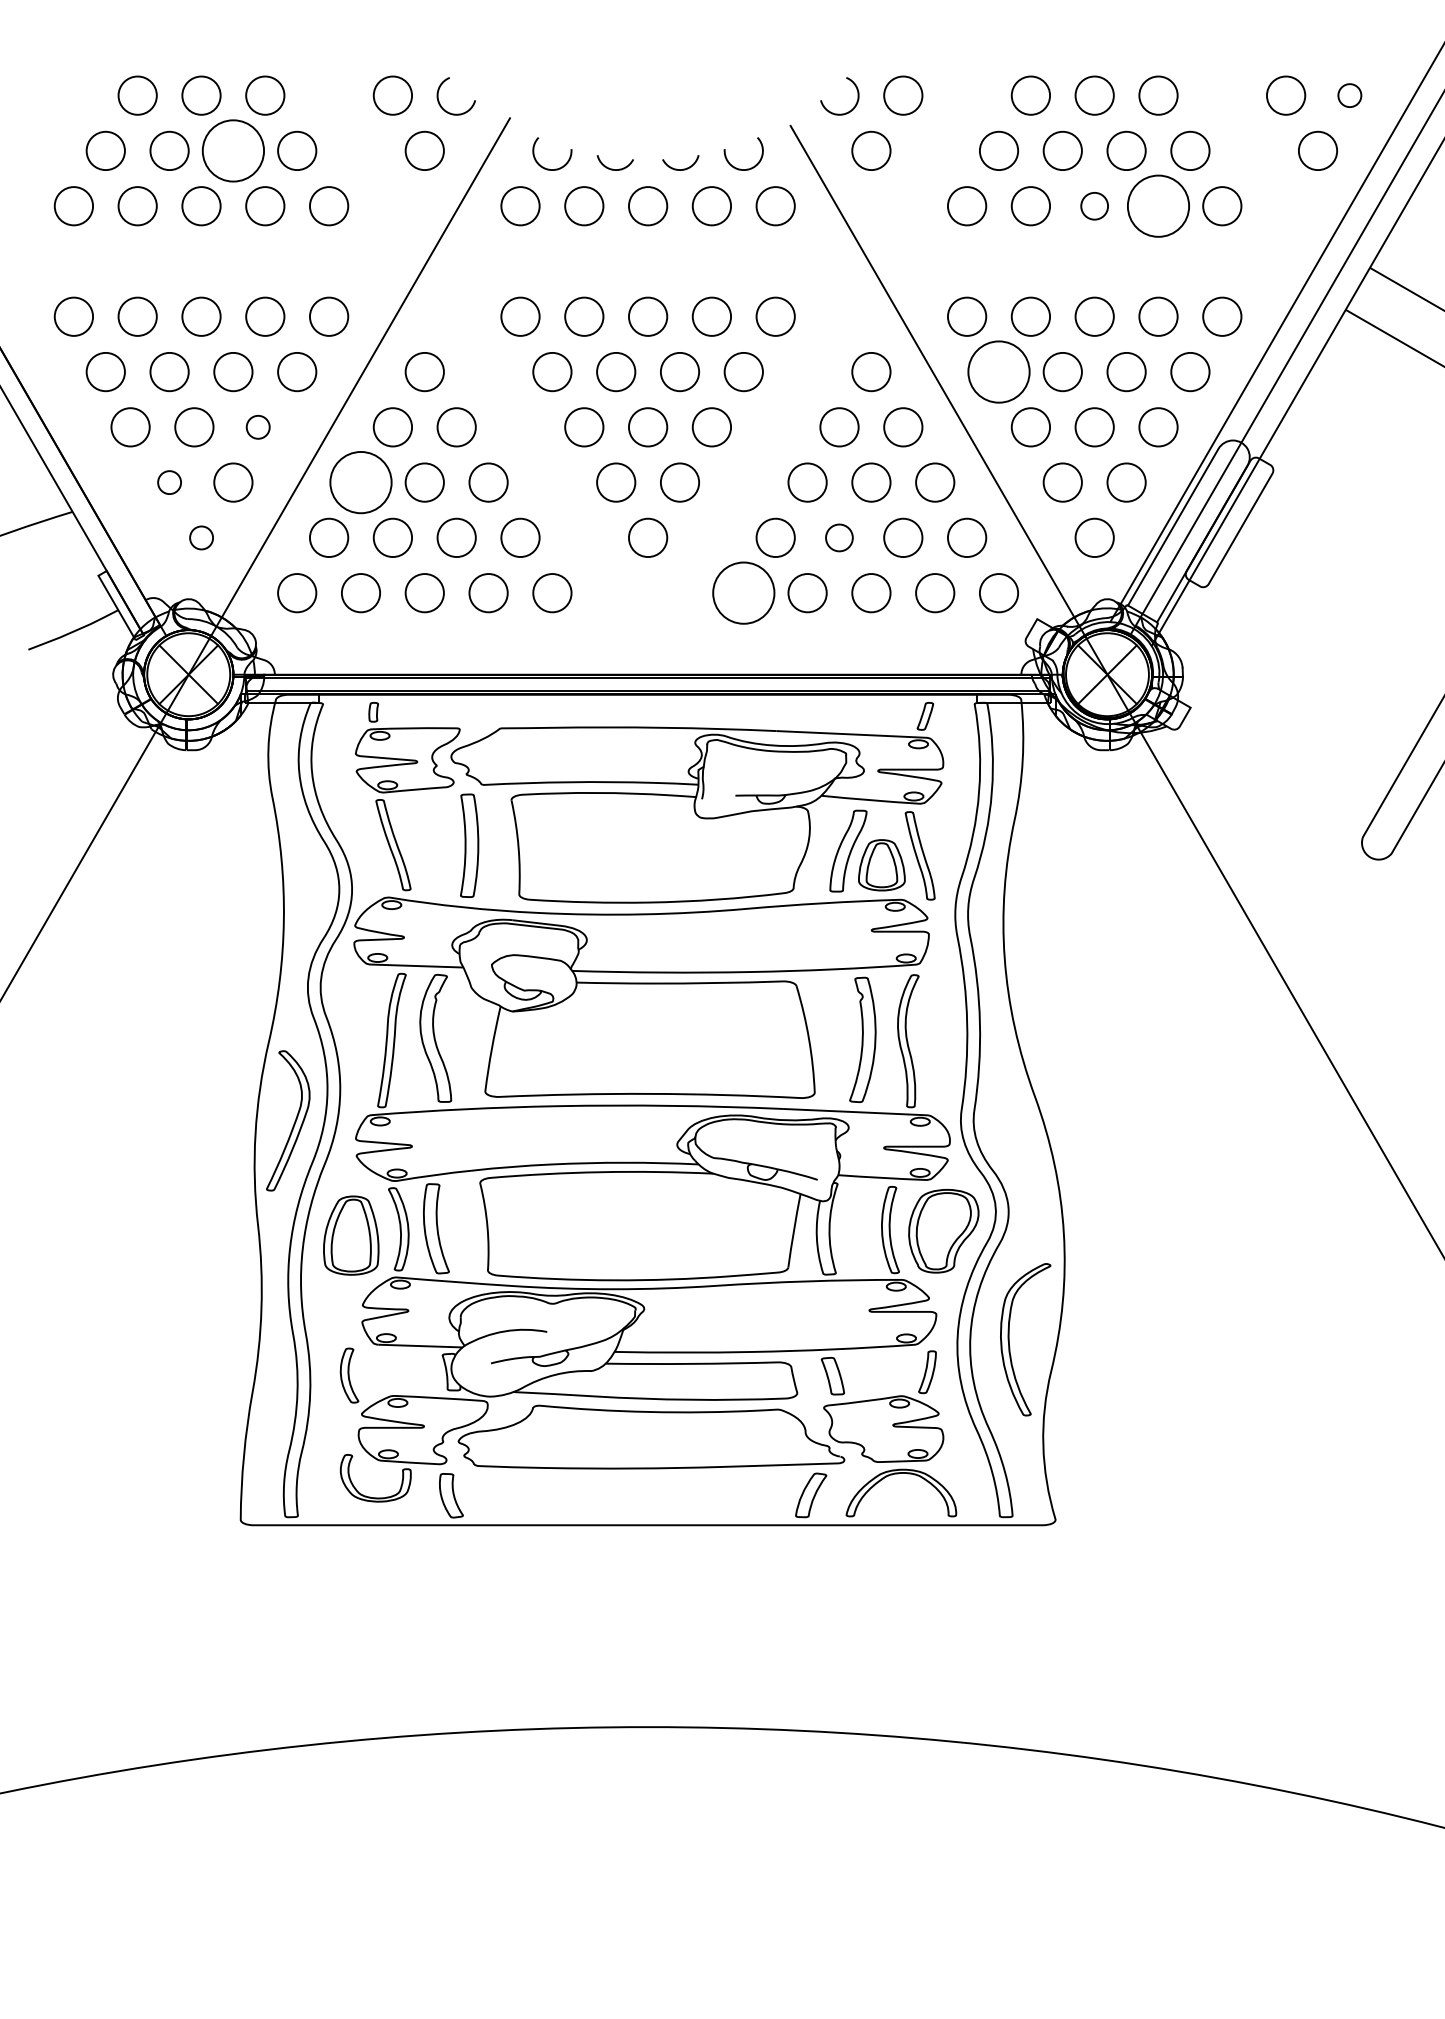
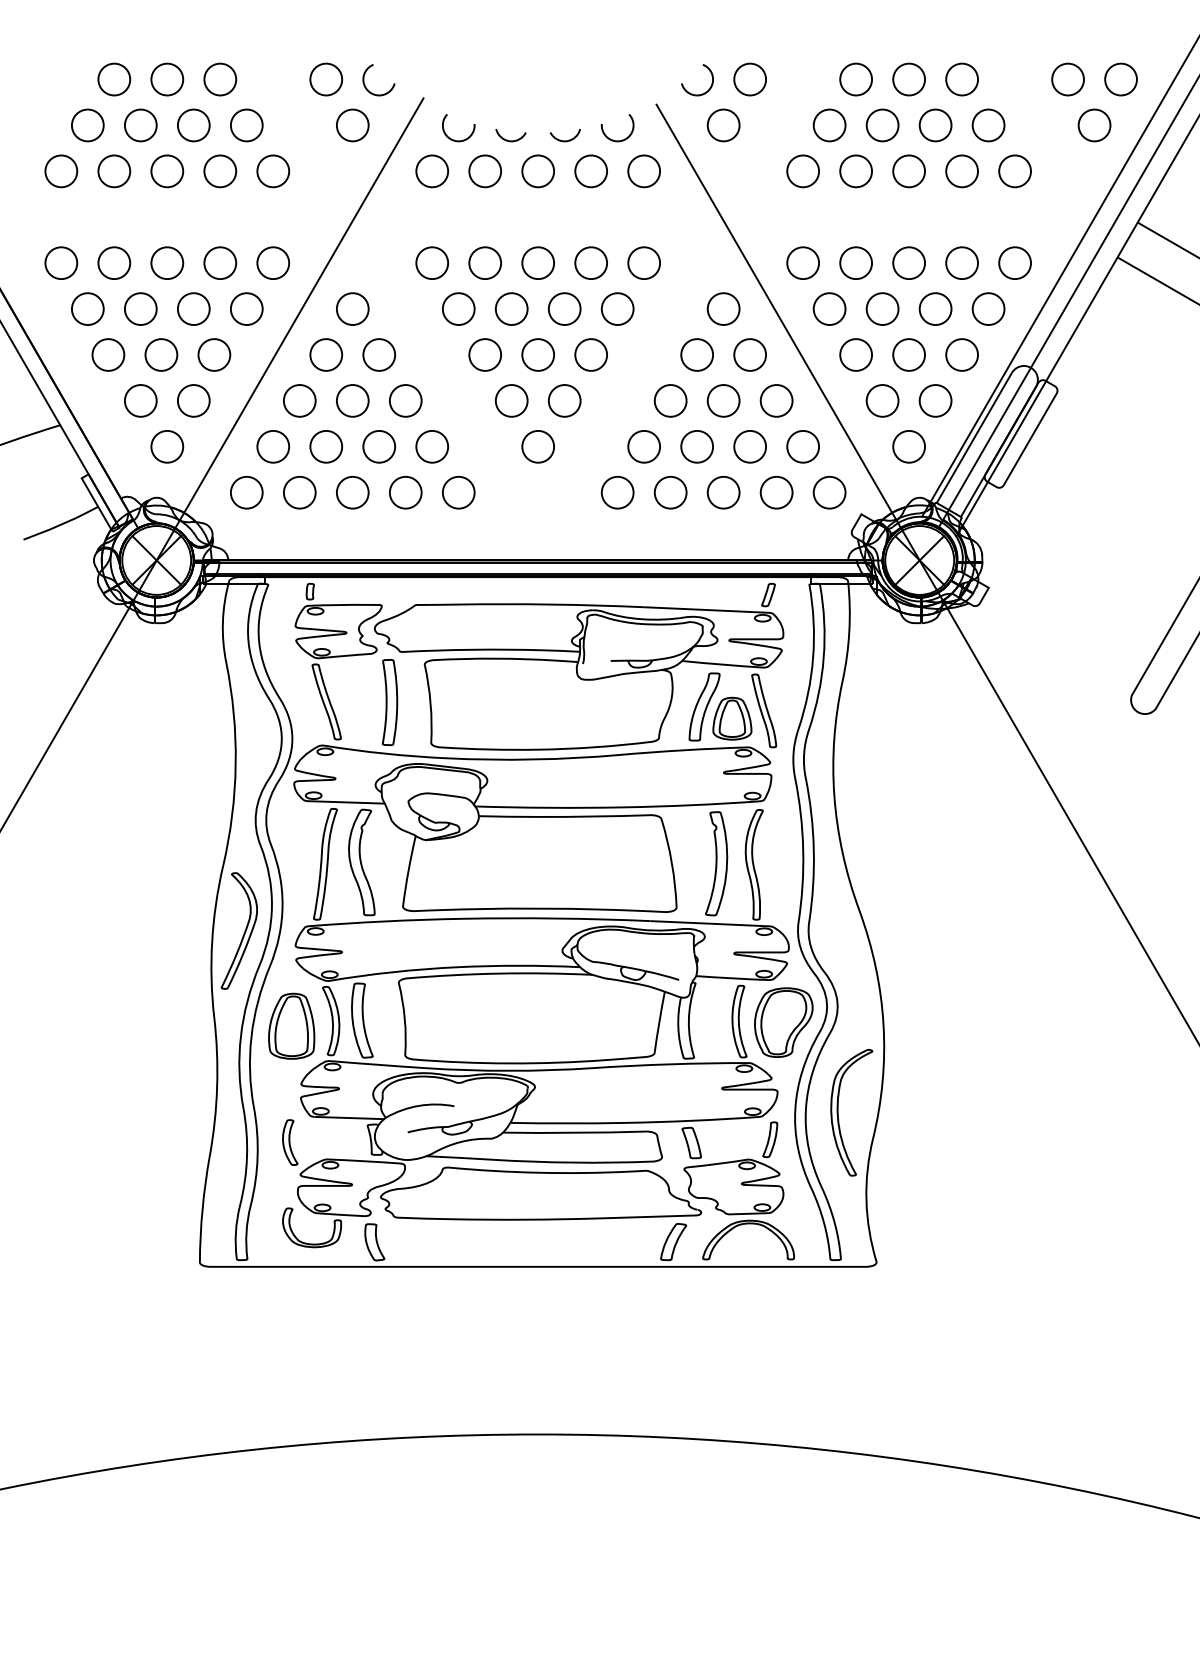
circle: (1349, 95) -> (1120, 79), size x1.67
circle: (233, 150) -> (193, 125), size x0.62
circle: (1093, 206) -> (908, 171), size x1.43
circle: (1158, 206) -> (962, 171), size x0.62
circle: (998, 372) -> (829, 309), size x0.62
circle: (258, 426) -> (214, 354), size x1.67
circle: (169, 482) -> (140, 400), size x1.67
circle: (360, 482) -> (299, 400), size x0.62
circle: (201, 537) -> (167, 446), size x1.67
circle: (838, 537) -> (696, 446), size x1.43
circle: (743, 592) -> (617, 492), size x0.62

